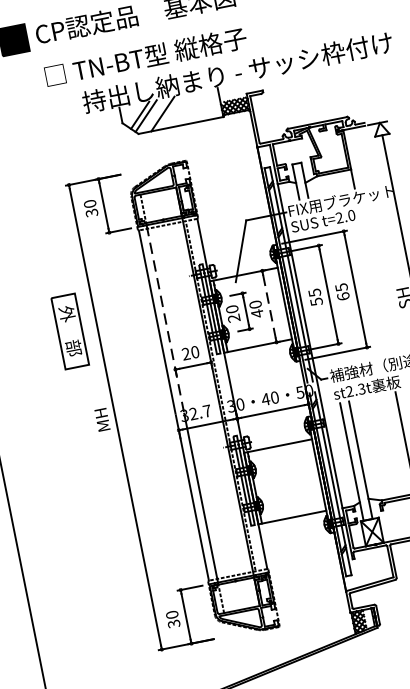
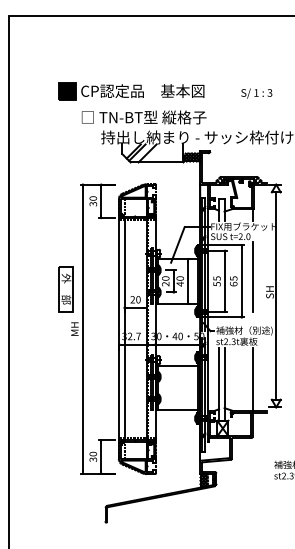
line: (373, 279) -> (253, 277), added
line: (269, 306) -> (188, 281), dashed -> solid
line: (165, 319) -> (124, 276), dashed -> solid
part: (69, 331) -> (65, 289), moved

